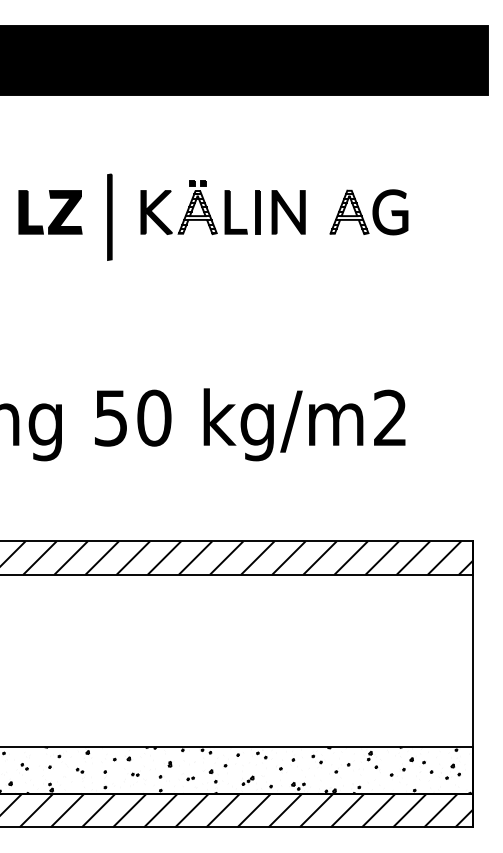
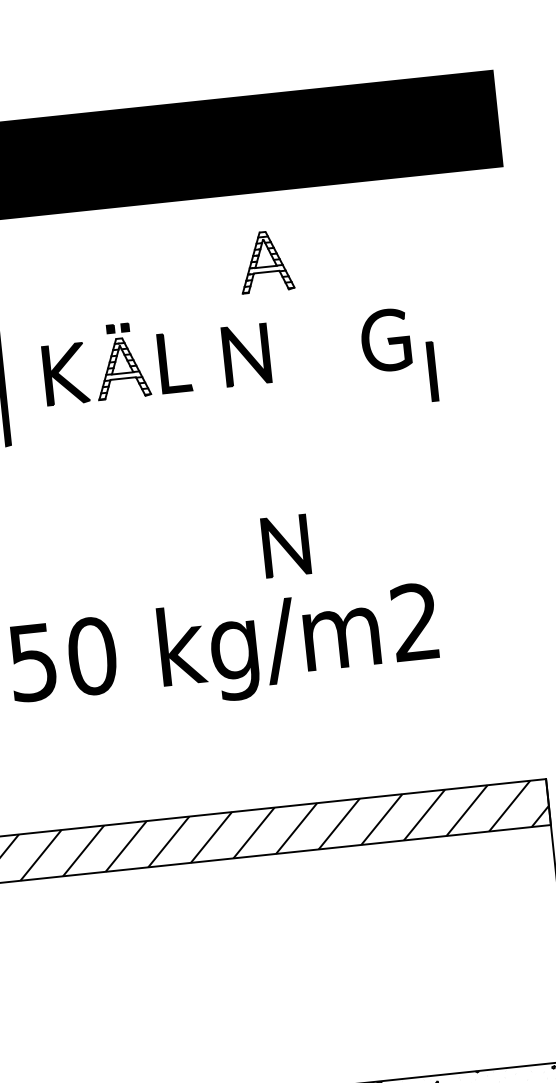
part: (349, 211) -> (265, 260), moved
part: (257, 212) -> (432, 371), moved
part: (302, 353) -> (285, 546), added

